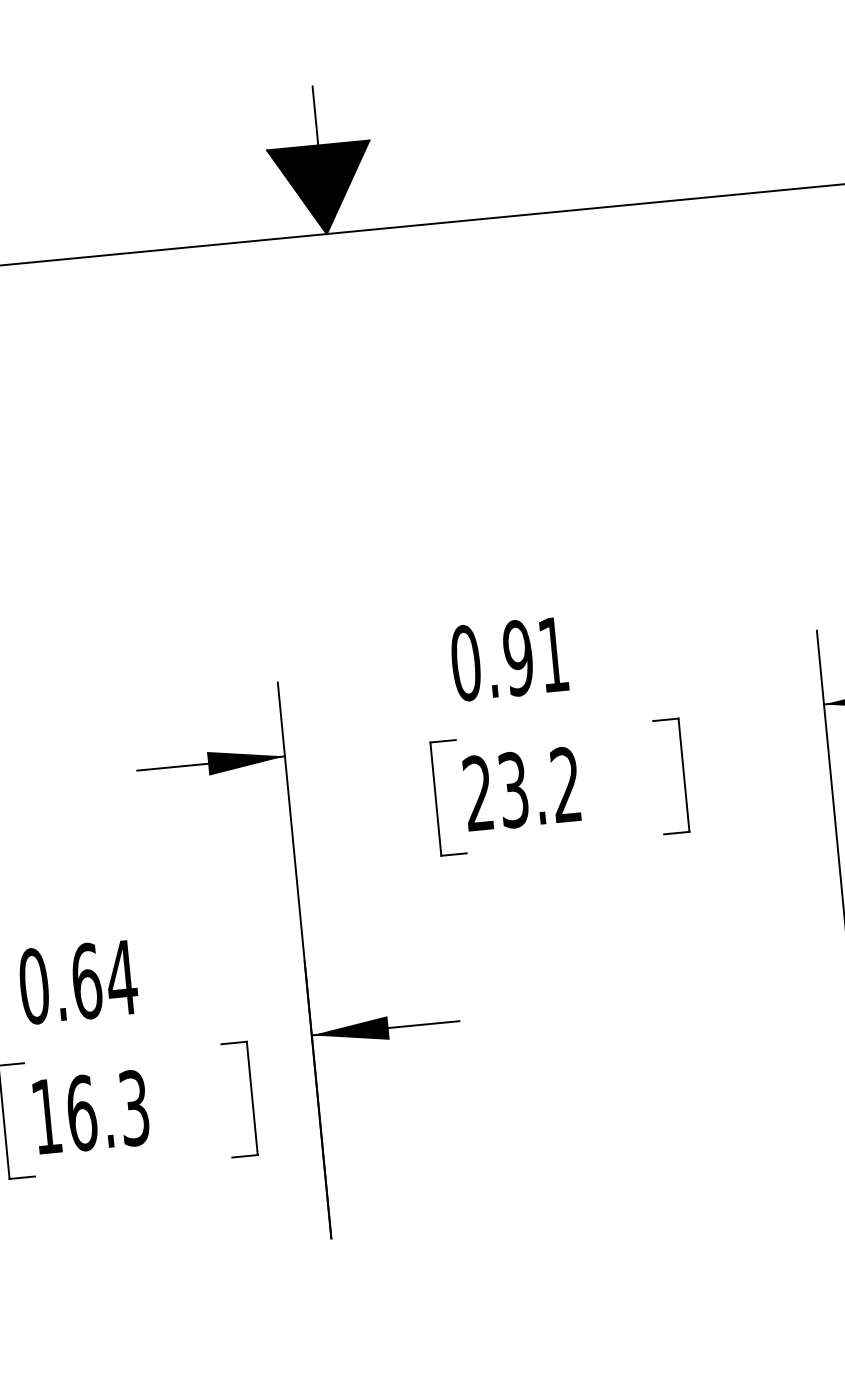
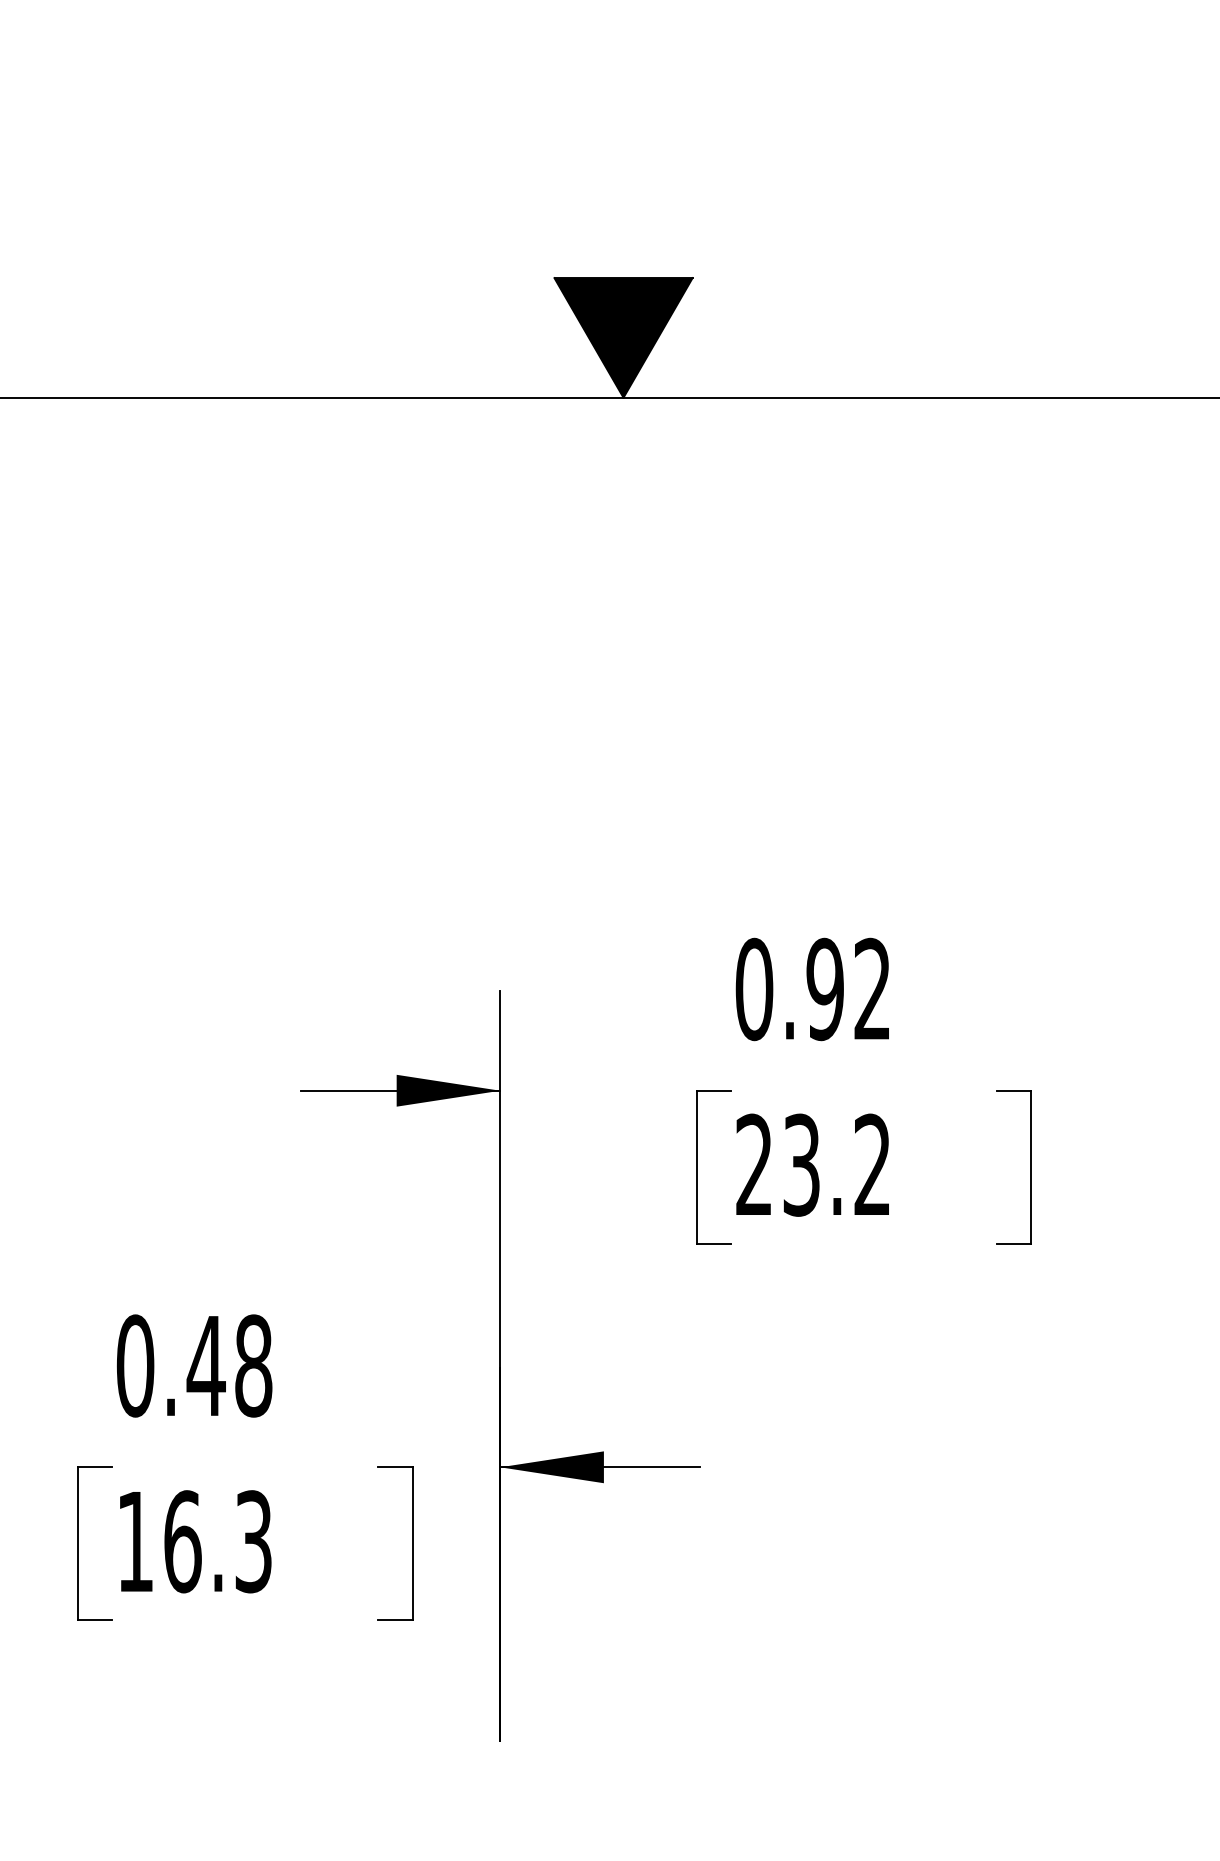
line: (315, 116) -> (623, 238), removed
text: (552, 654) -> (871, 988), 0.91 -> 0.92
text: (103, 979) -> (229, 1365), 0.64 -> 0.48

